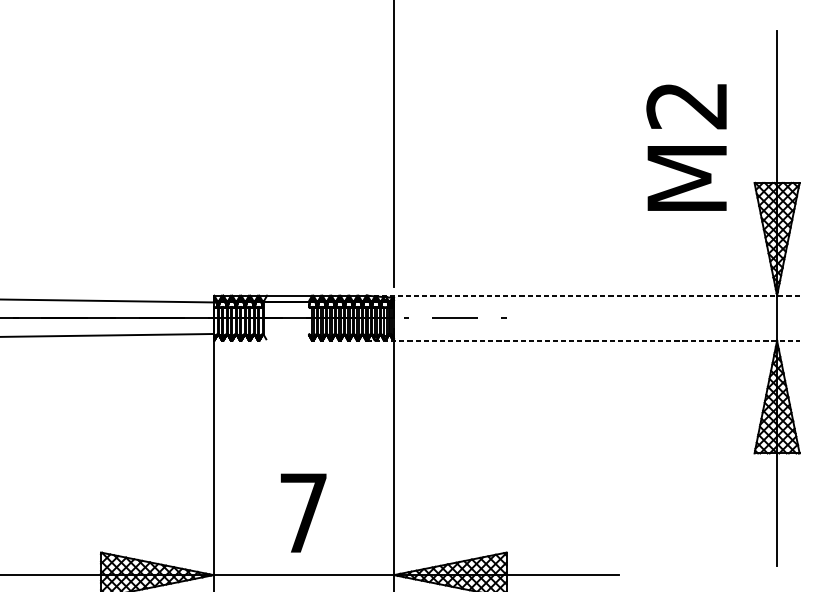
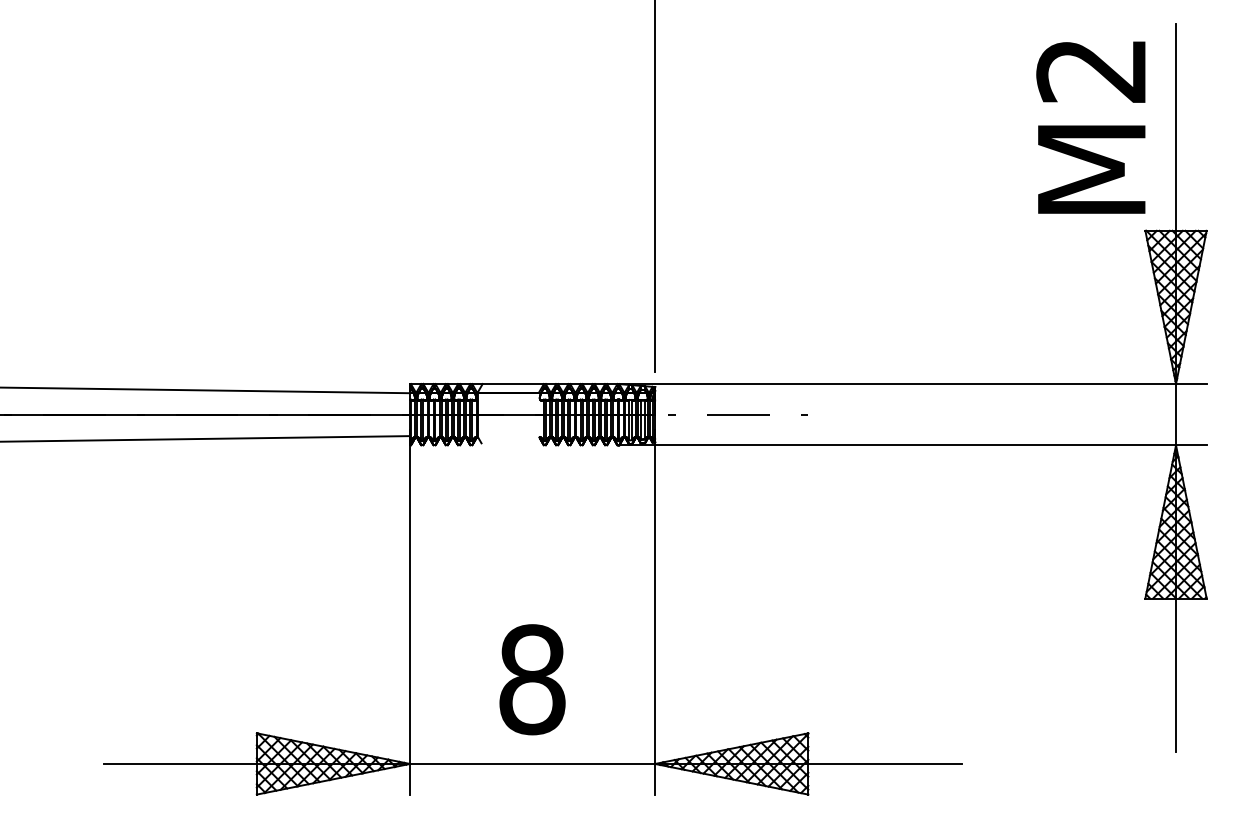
text: (686, 147) -> (1090, 127), moved
line: (583, 296) -> (912, 384), dashed -> solid
line: (584, 340) -> (913, 445), dashed -> solid
text: (303, 513) -> (532, 679), 7 -> 8

